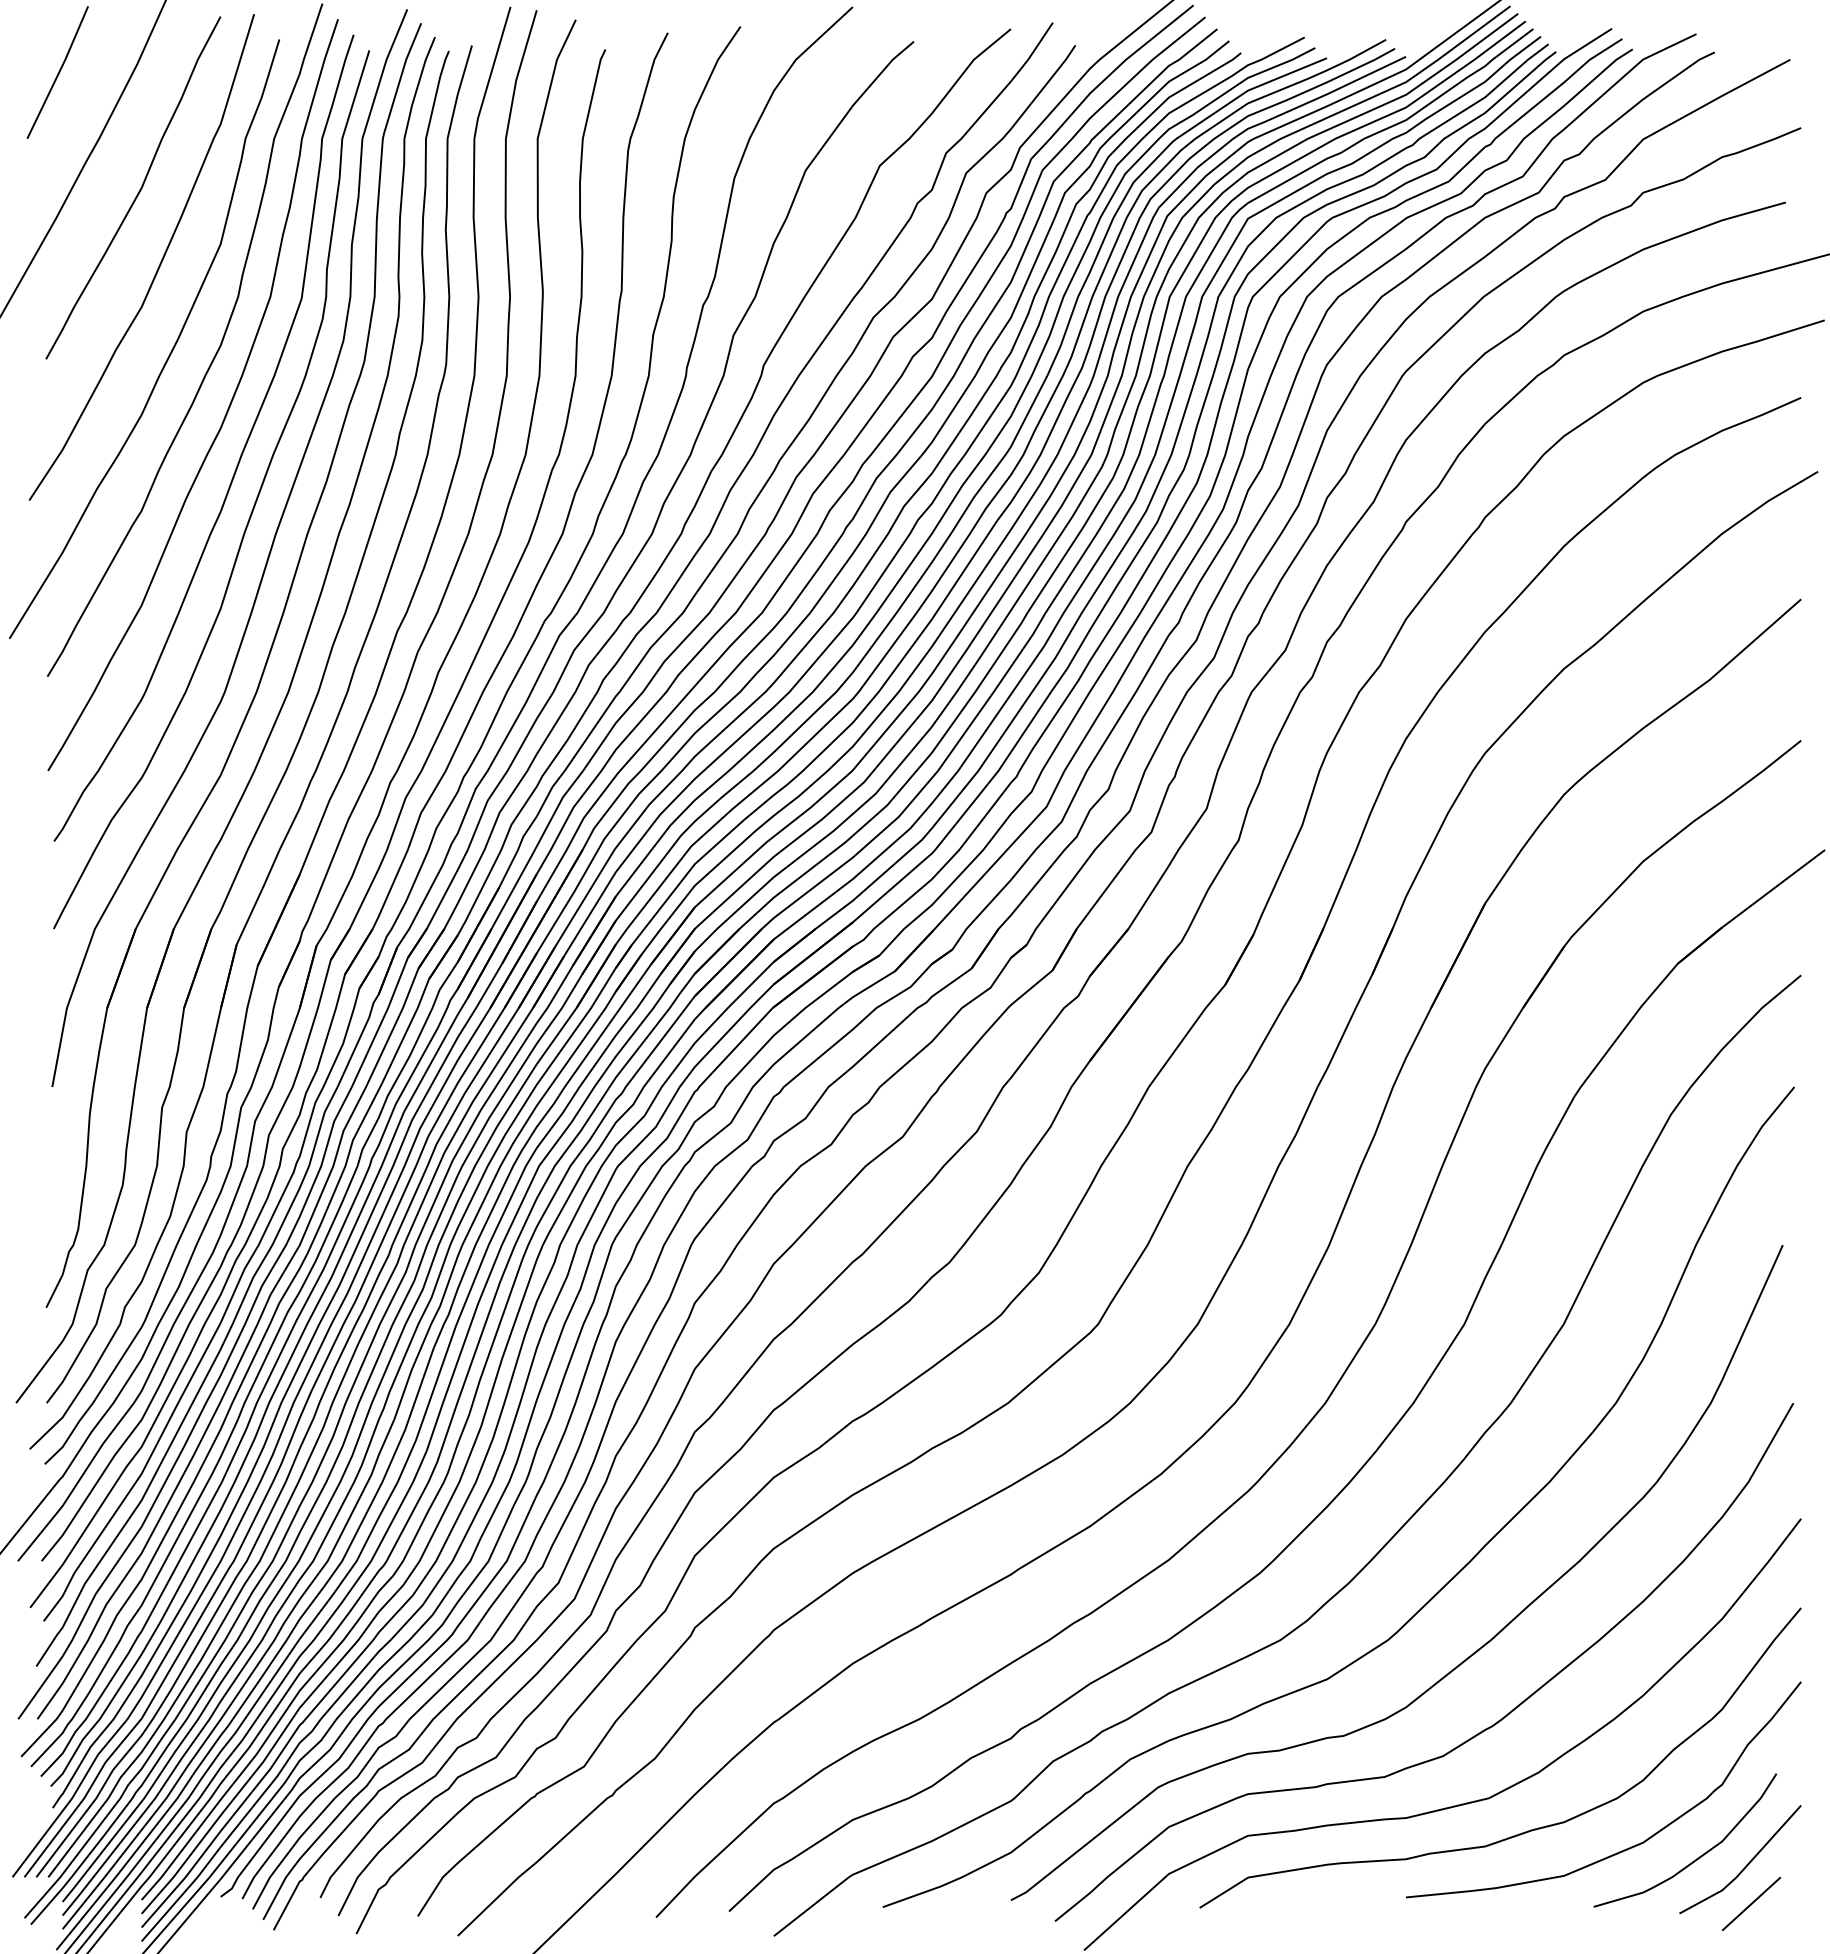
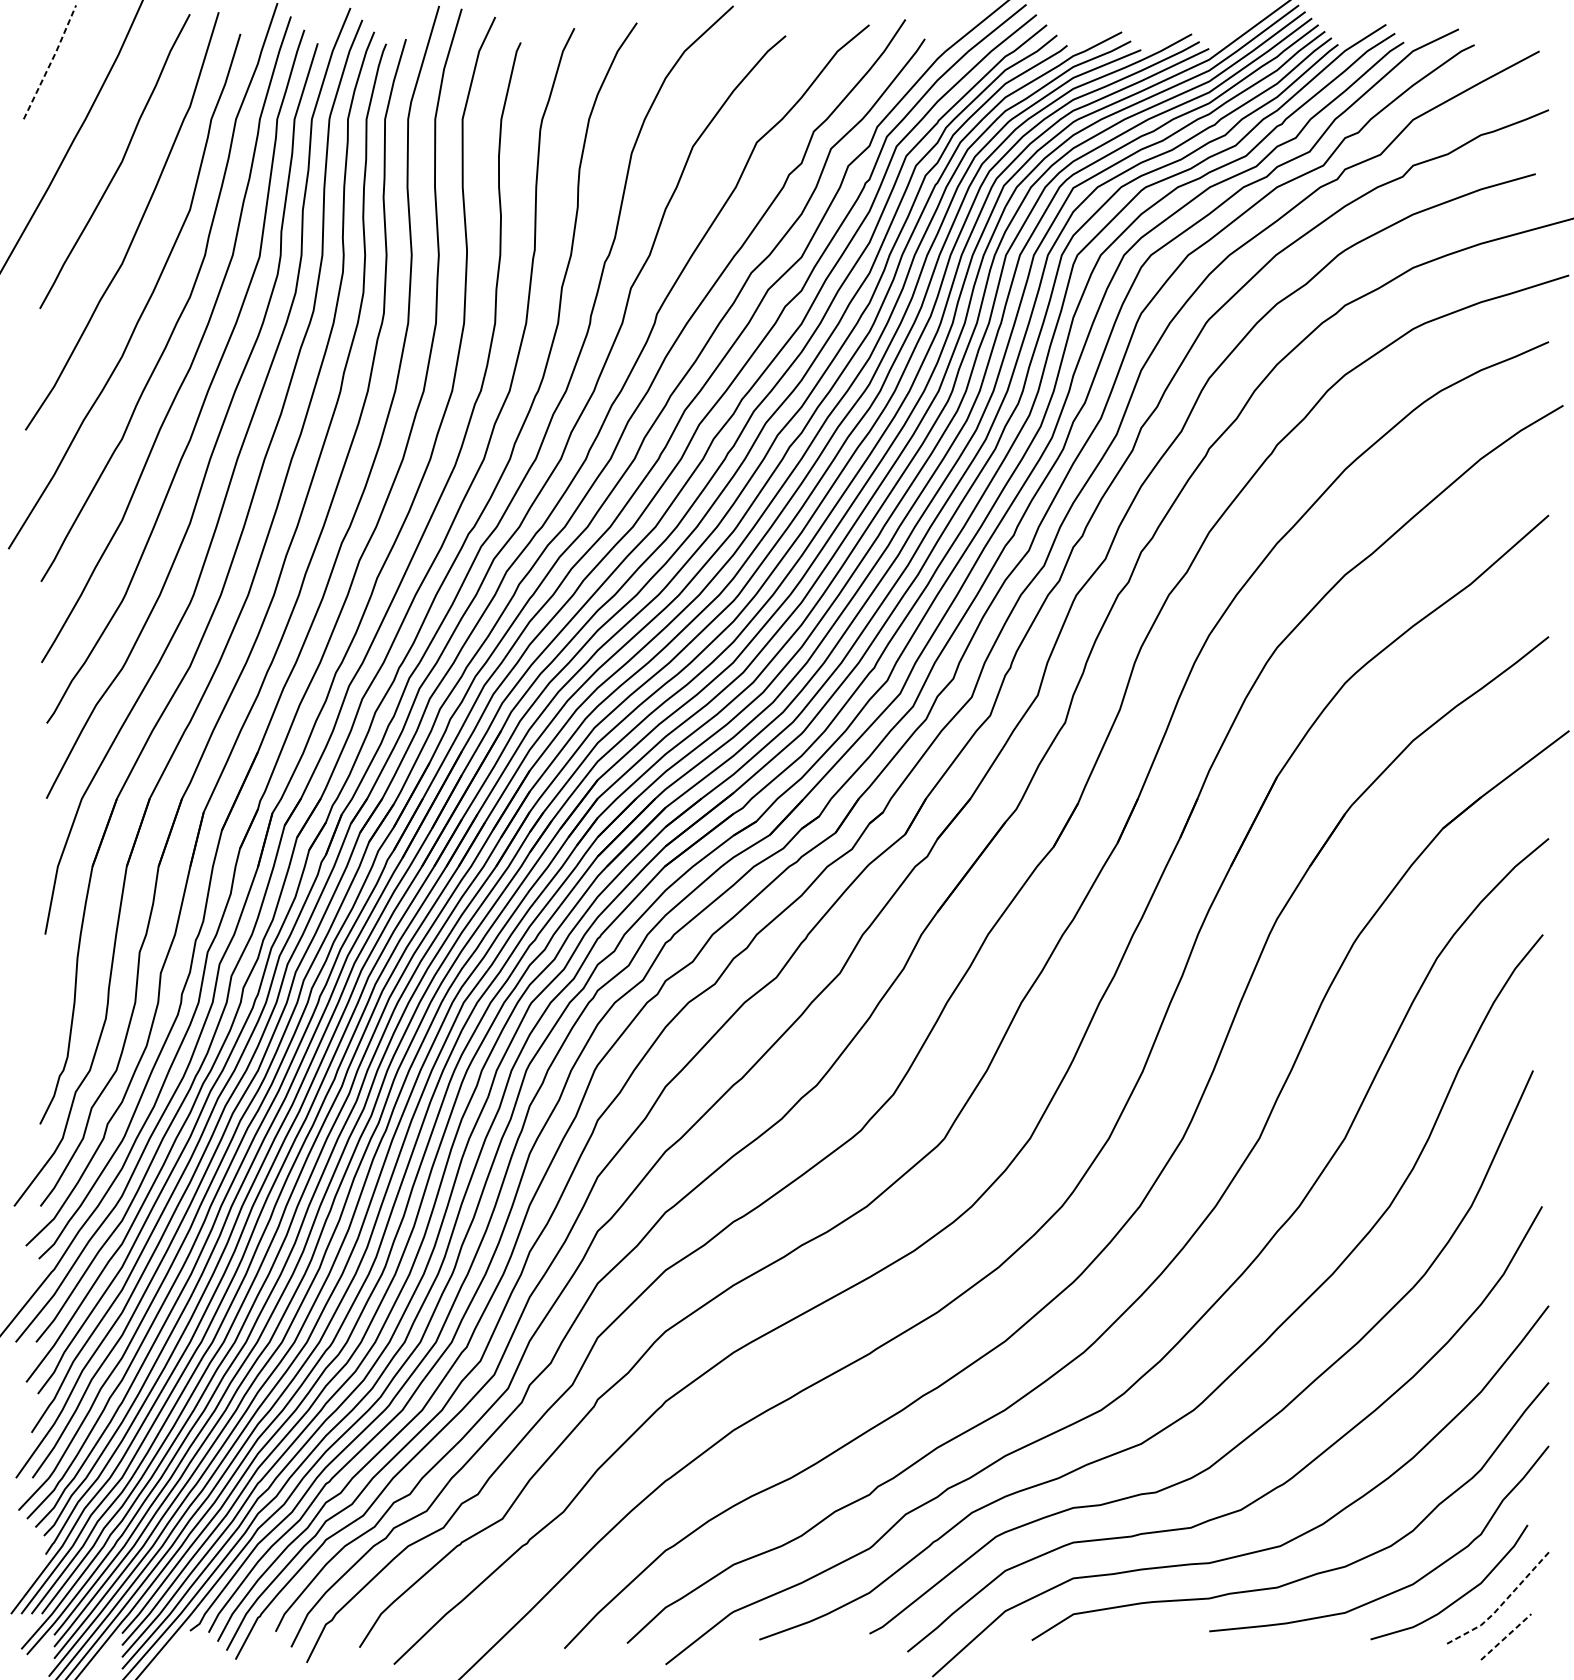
line: (59, 72) -> (51, 62), solid -> dashed
line: (1745, 1867) -> (1501, 1605), solid -> dashed
line: (1751, 1904) -> (1506, 1637), solid -> dashed

